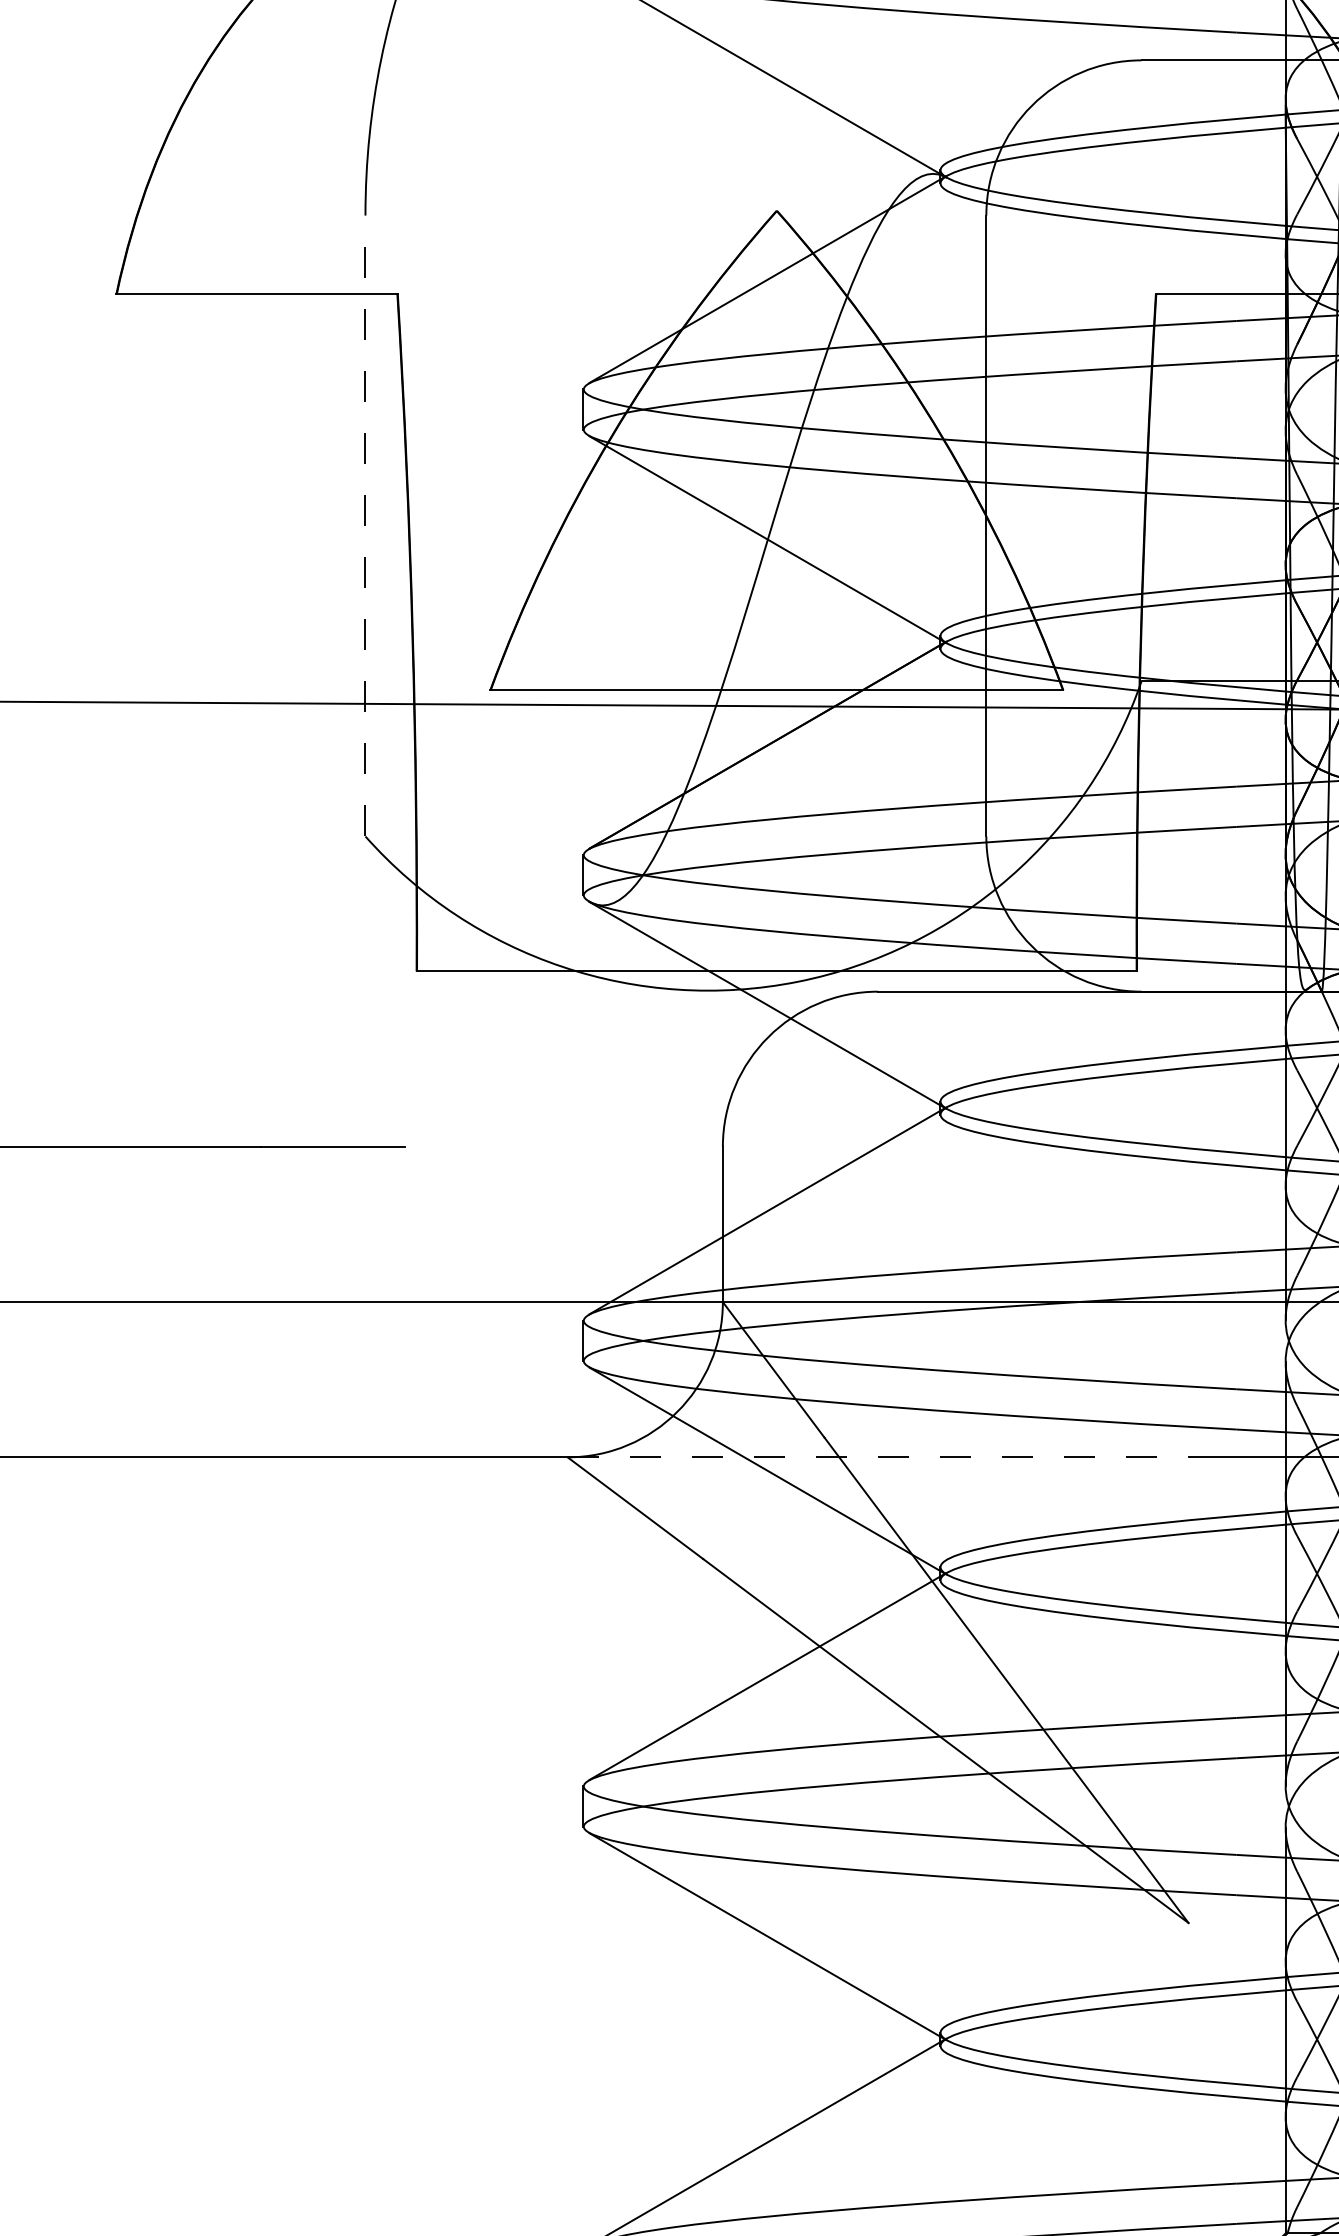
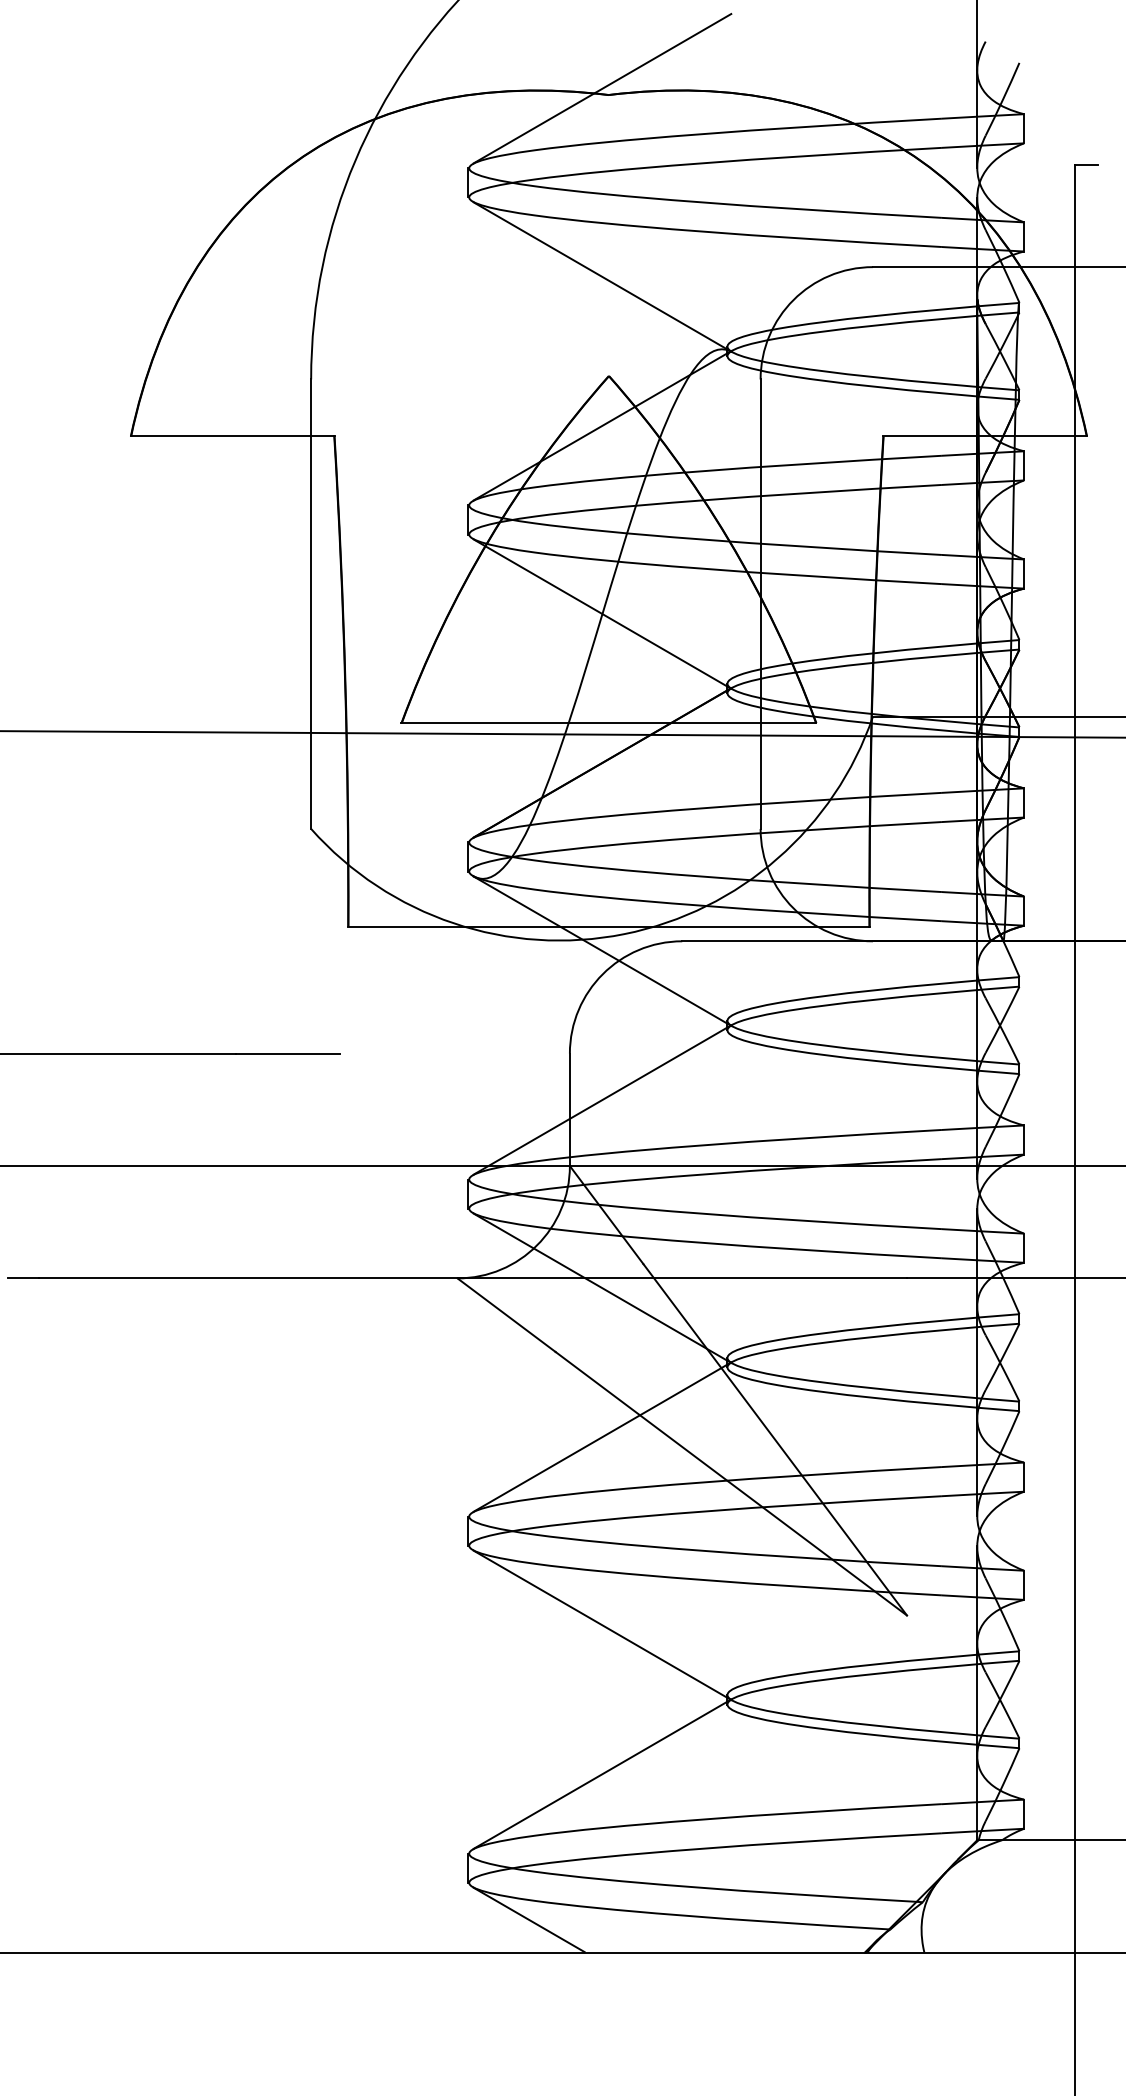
line: (365, 526) -> (311, 604), dashed -> solid
line: (878, 1457) -> (682, 1278), dashed -> solid

